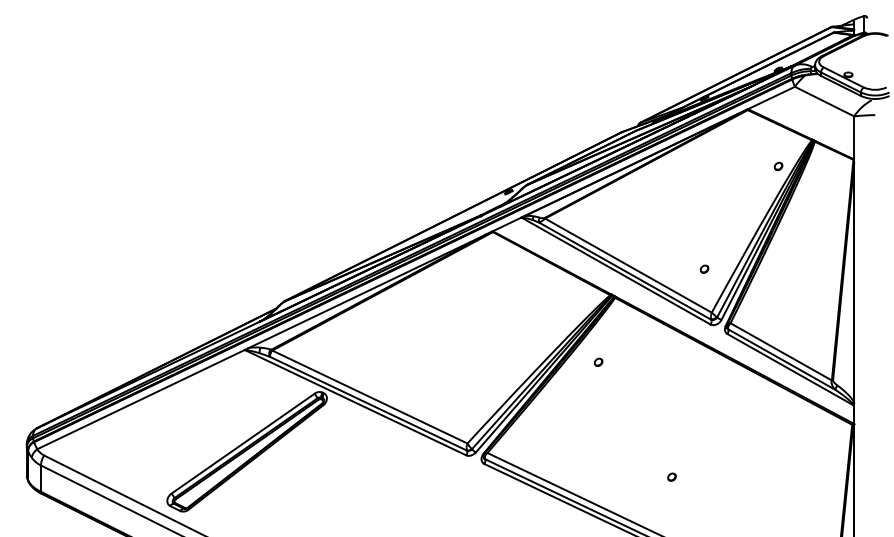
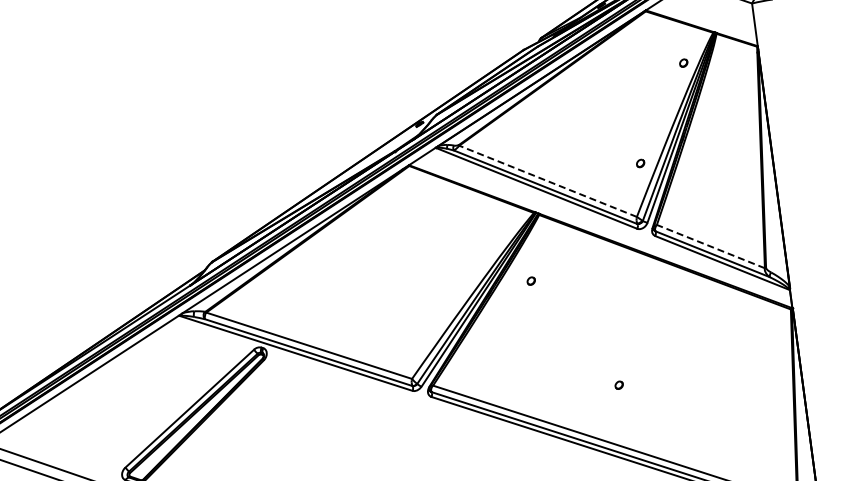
line: (628, 265) -> (548, 181), solid -> dashed
part: (704, 268) -> (640, 162), moved
line: (780, 351) -> (710, 246), solid -> dashed

